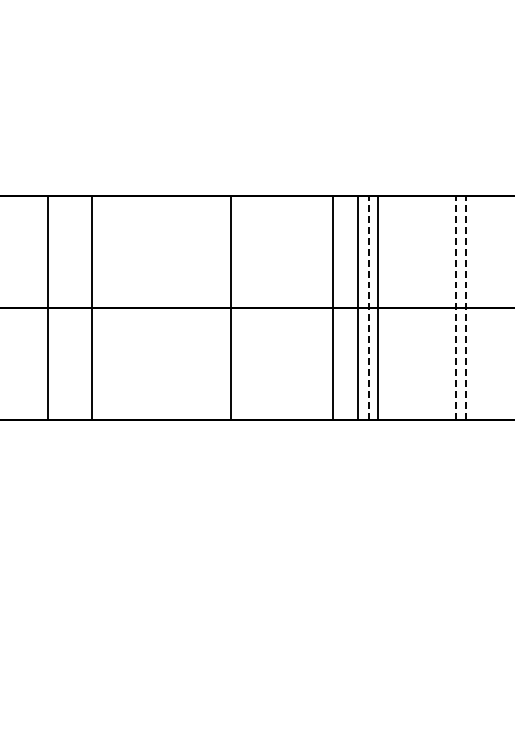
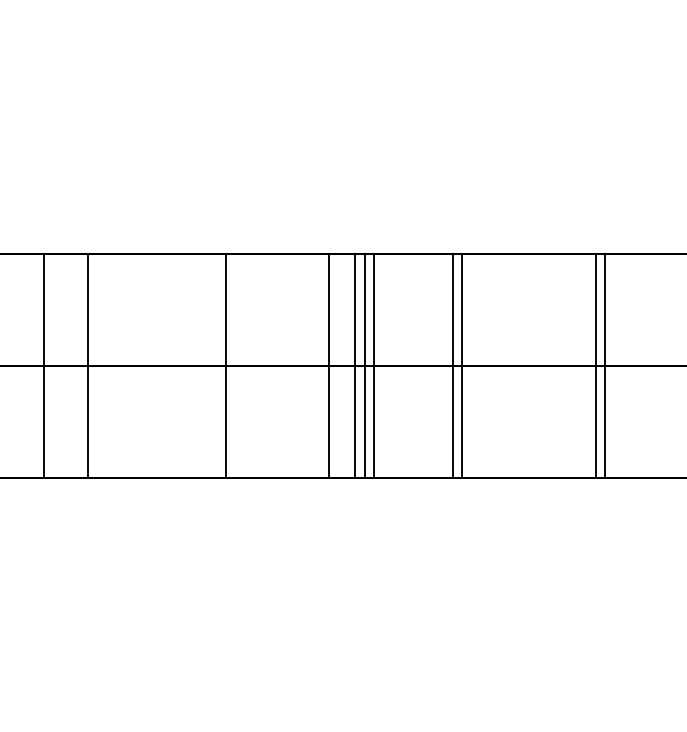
line: (369, 307) -> (365, 365), dashed -> solid
line: (455, 307) -> (452, 365), dashed -> solid
line: (465, 307) -> (462, 365), dashed -> solid

